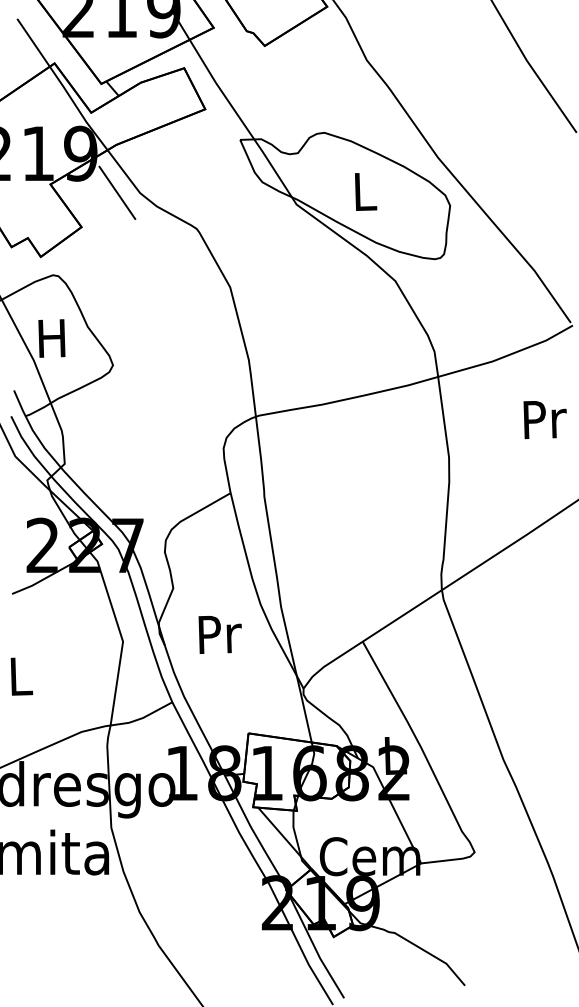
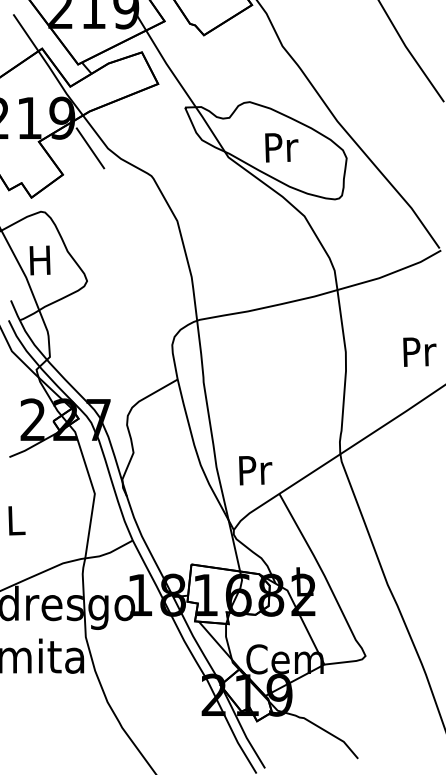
text: (365, 191) -> (281, 147), L -> Pr
text: (544, 419) -> (419, 351), moved
text: (220, 634) -> (255, 470), moved

